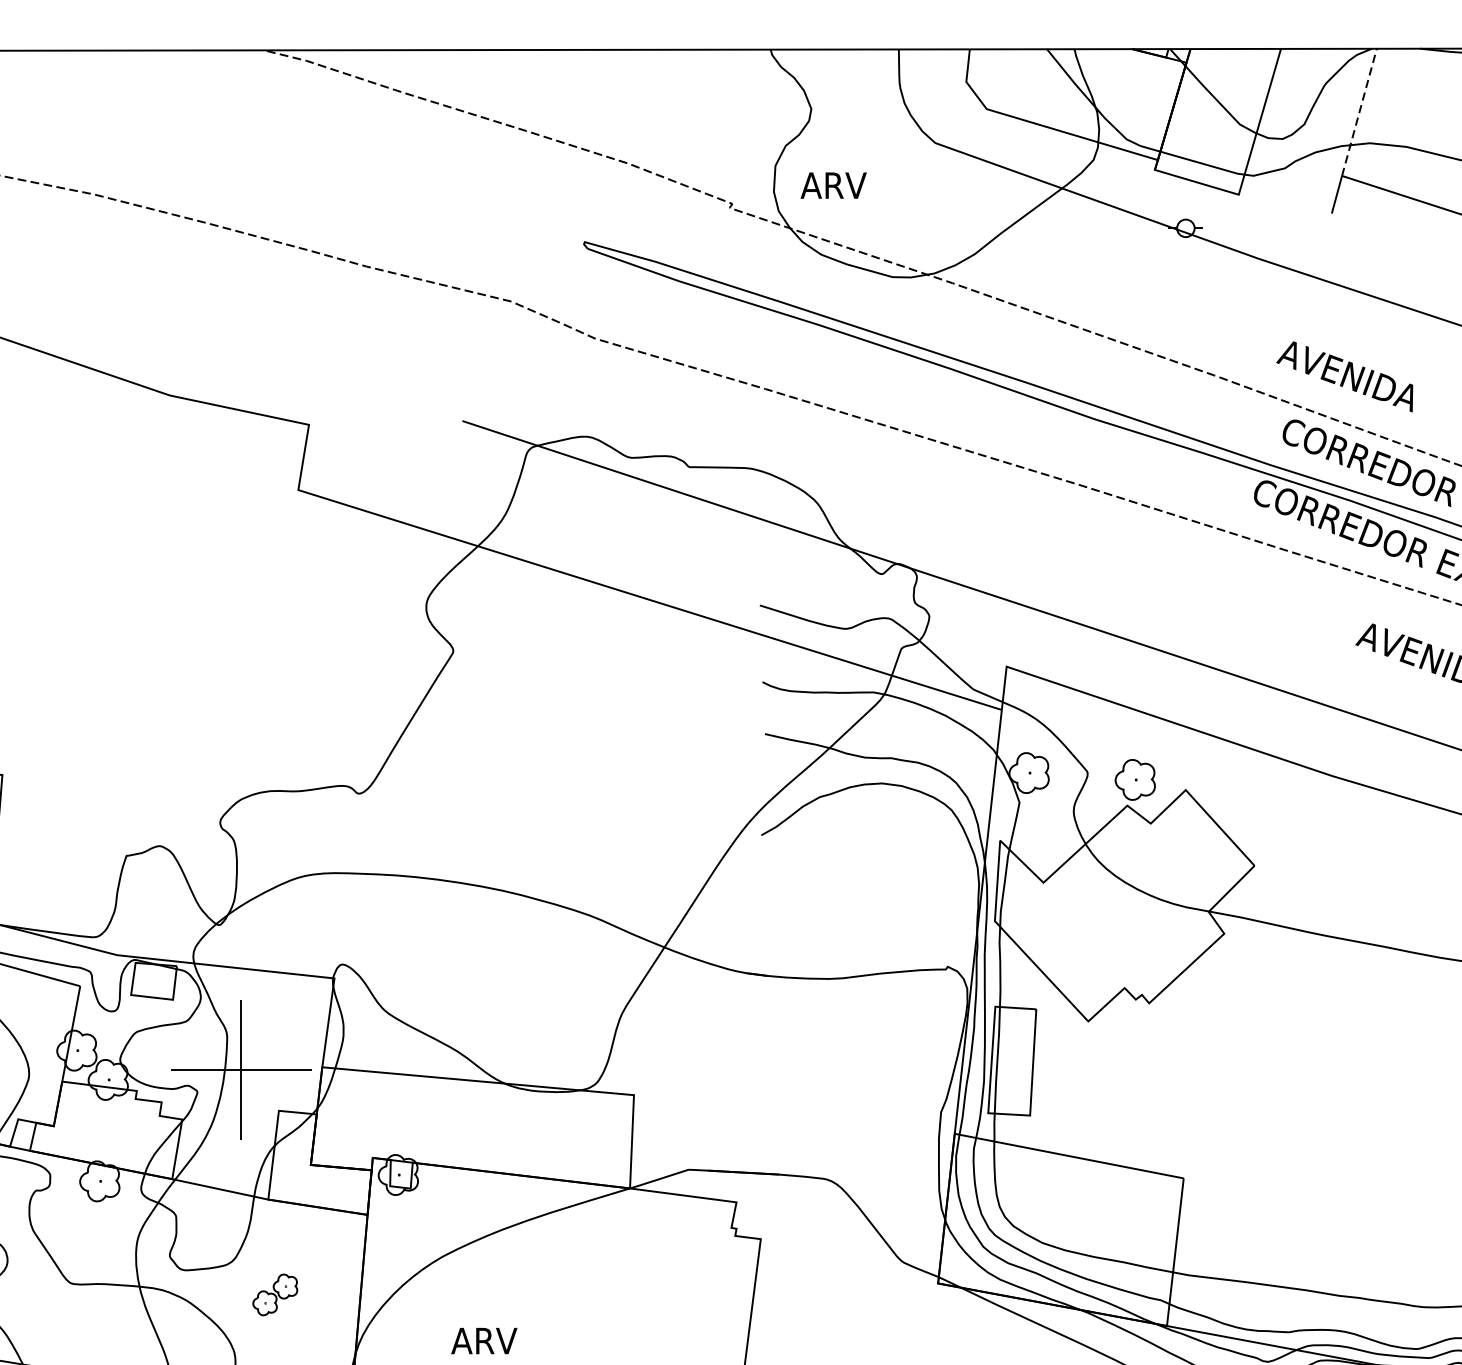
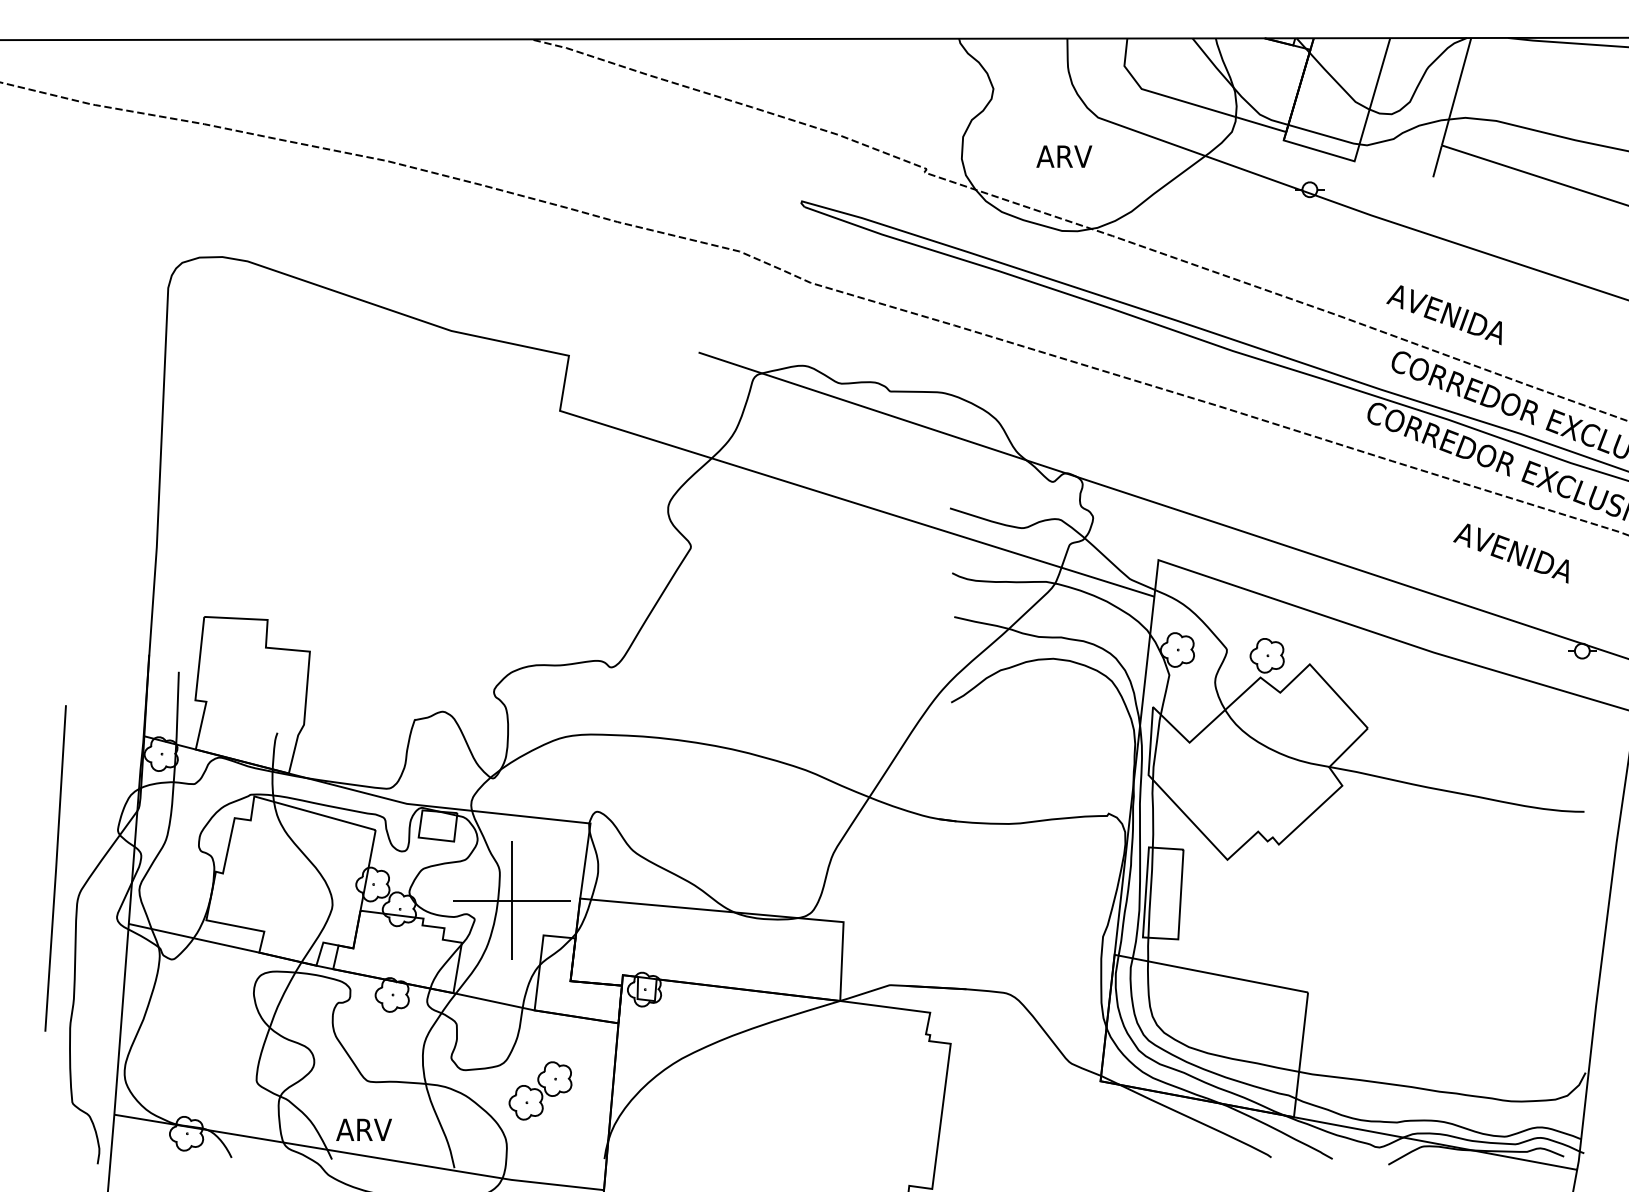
line: (1359, 112) -> (1456, 91), dashed -> solid
text: (833, 185) -> (1064, 156), moved
part: (275, 1294) -> (540, 1090), size x1.67
text: (483, 1340) -> (363, 1129), moved

